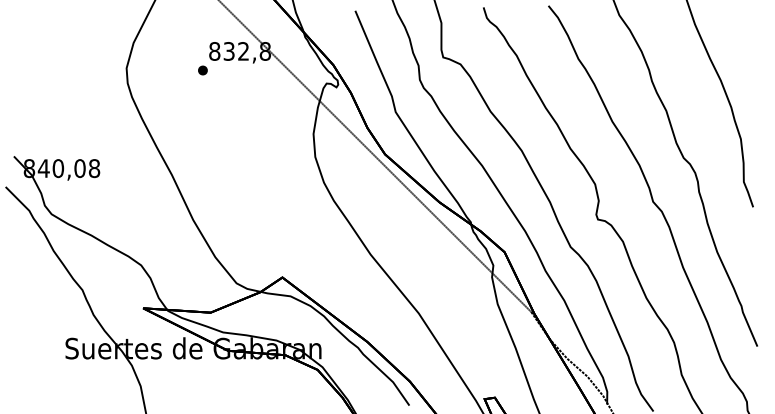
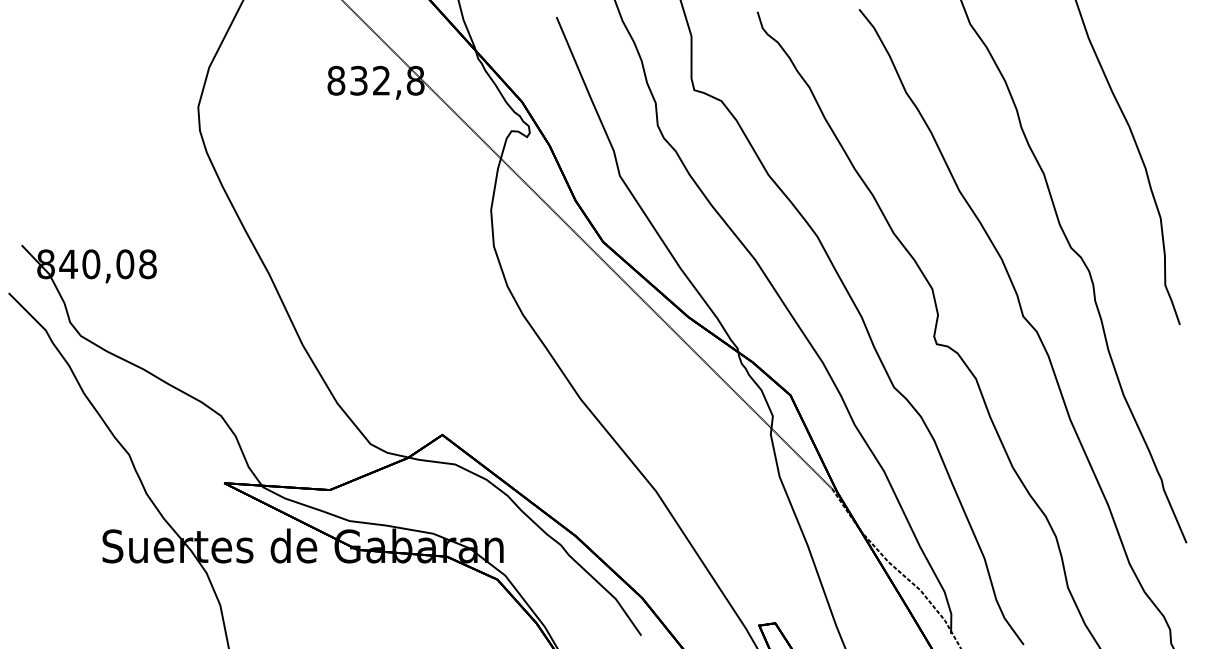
part: (202, 70) -> (317, 110), removed

